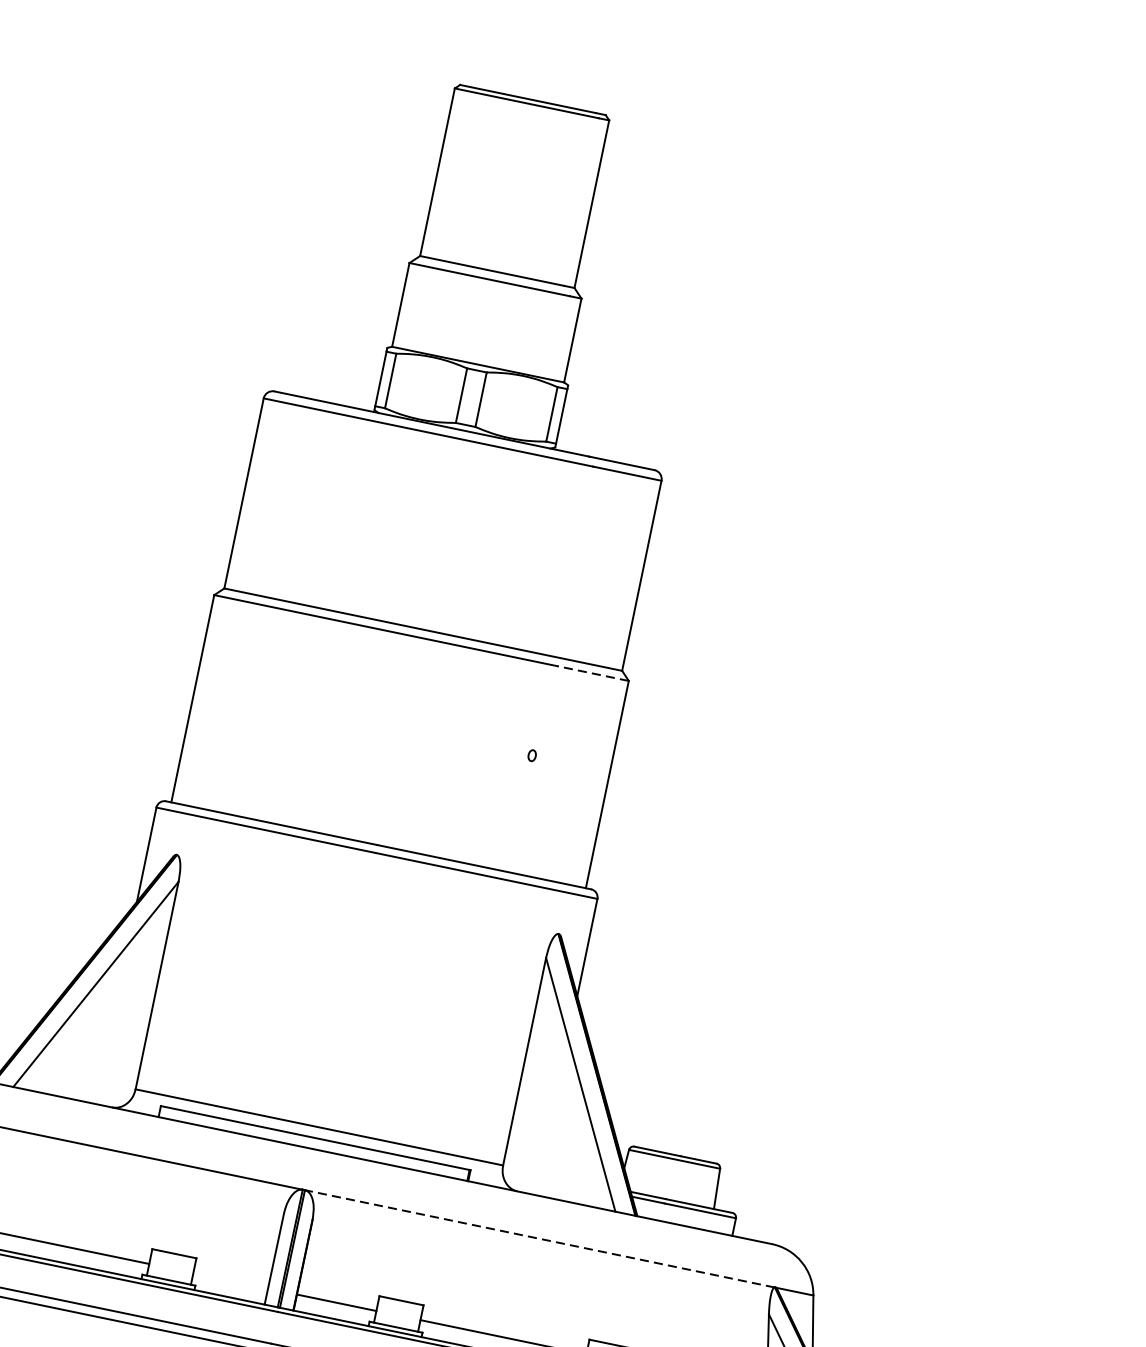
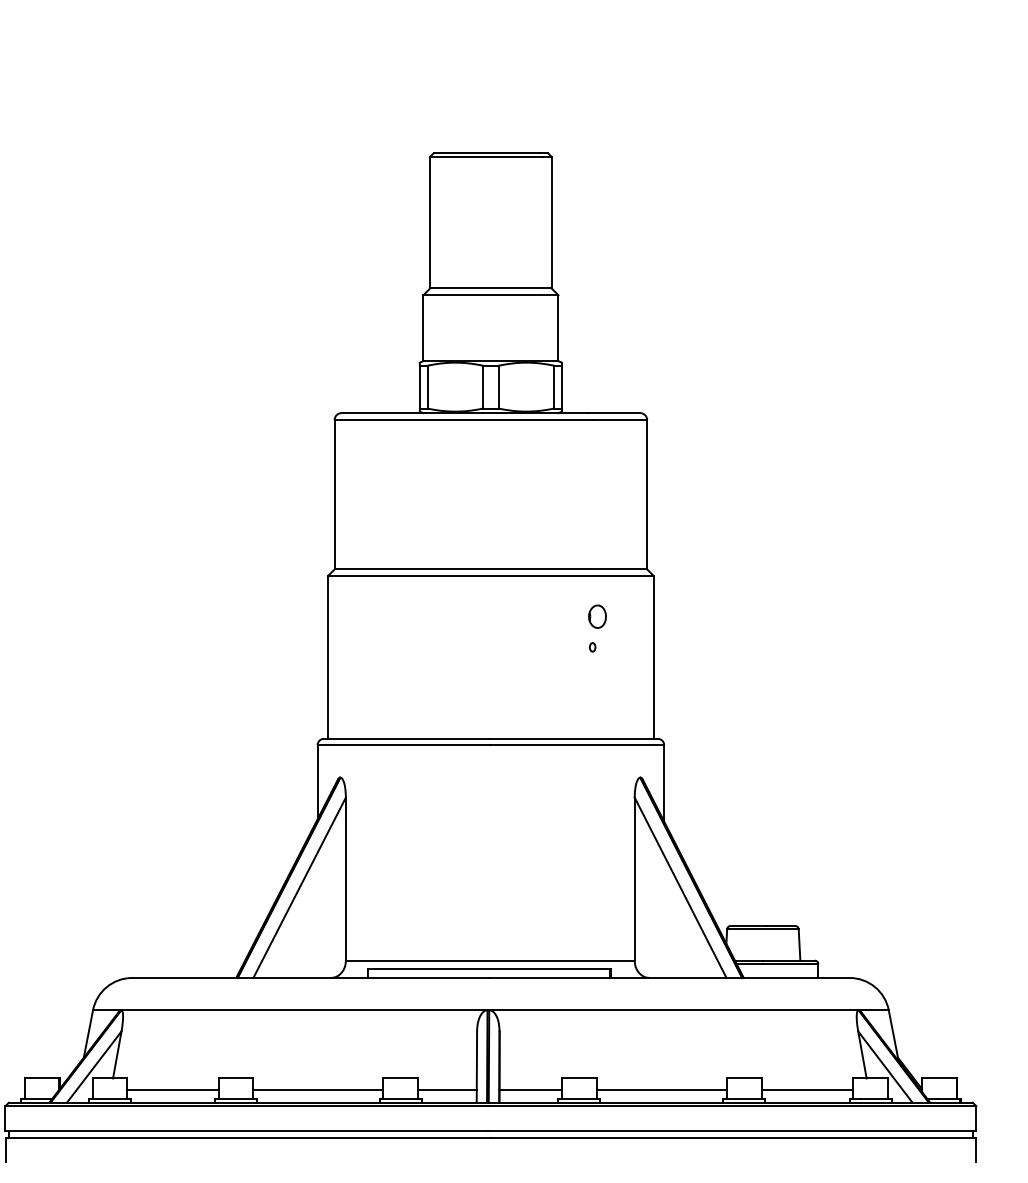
line: (592, 674) -> (625, 576), dashed -> solid
part: (546, 717) -> (597, 616), added
line: (539, 1239) -> (673, 1010), dashed -> solid
line: (230, 1281) -> (447, 1090), added

